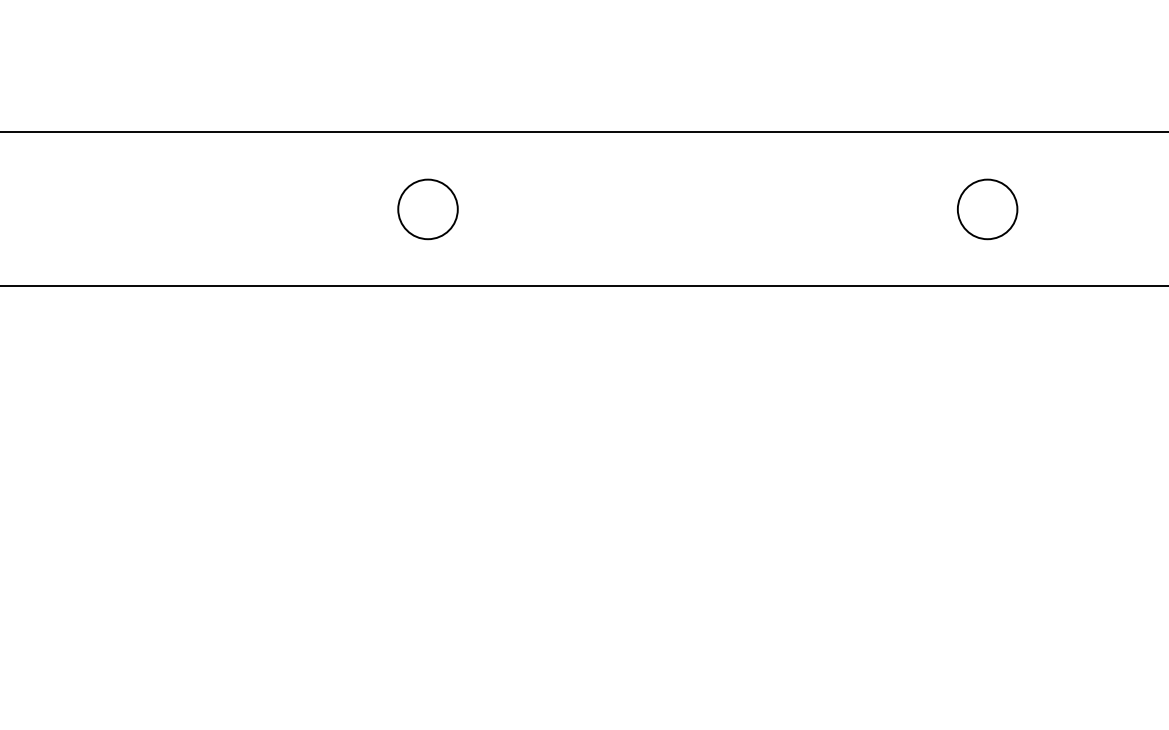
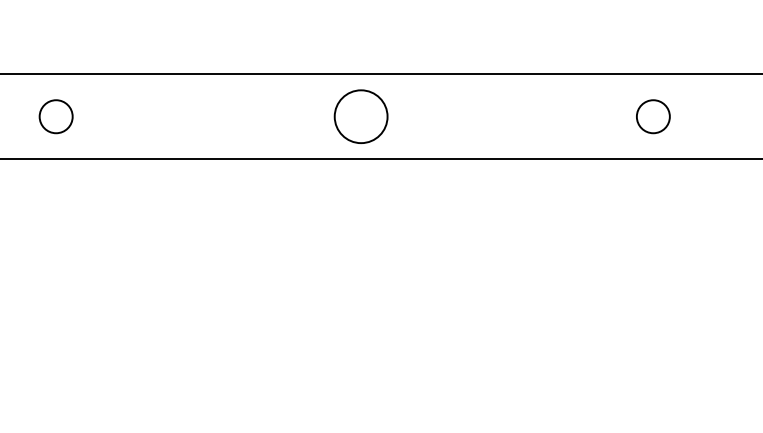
circle: (426, 208) -> (360, 116), size x1.6
circle: (987, 208) -> (653, 116), moved

